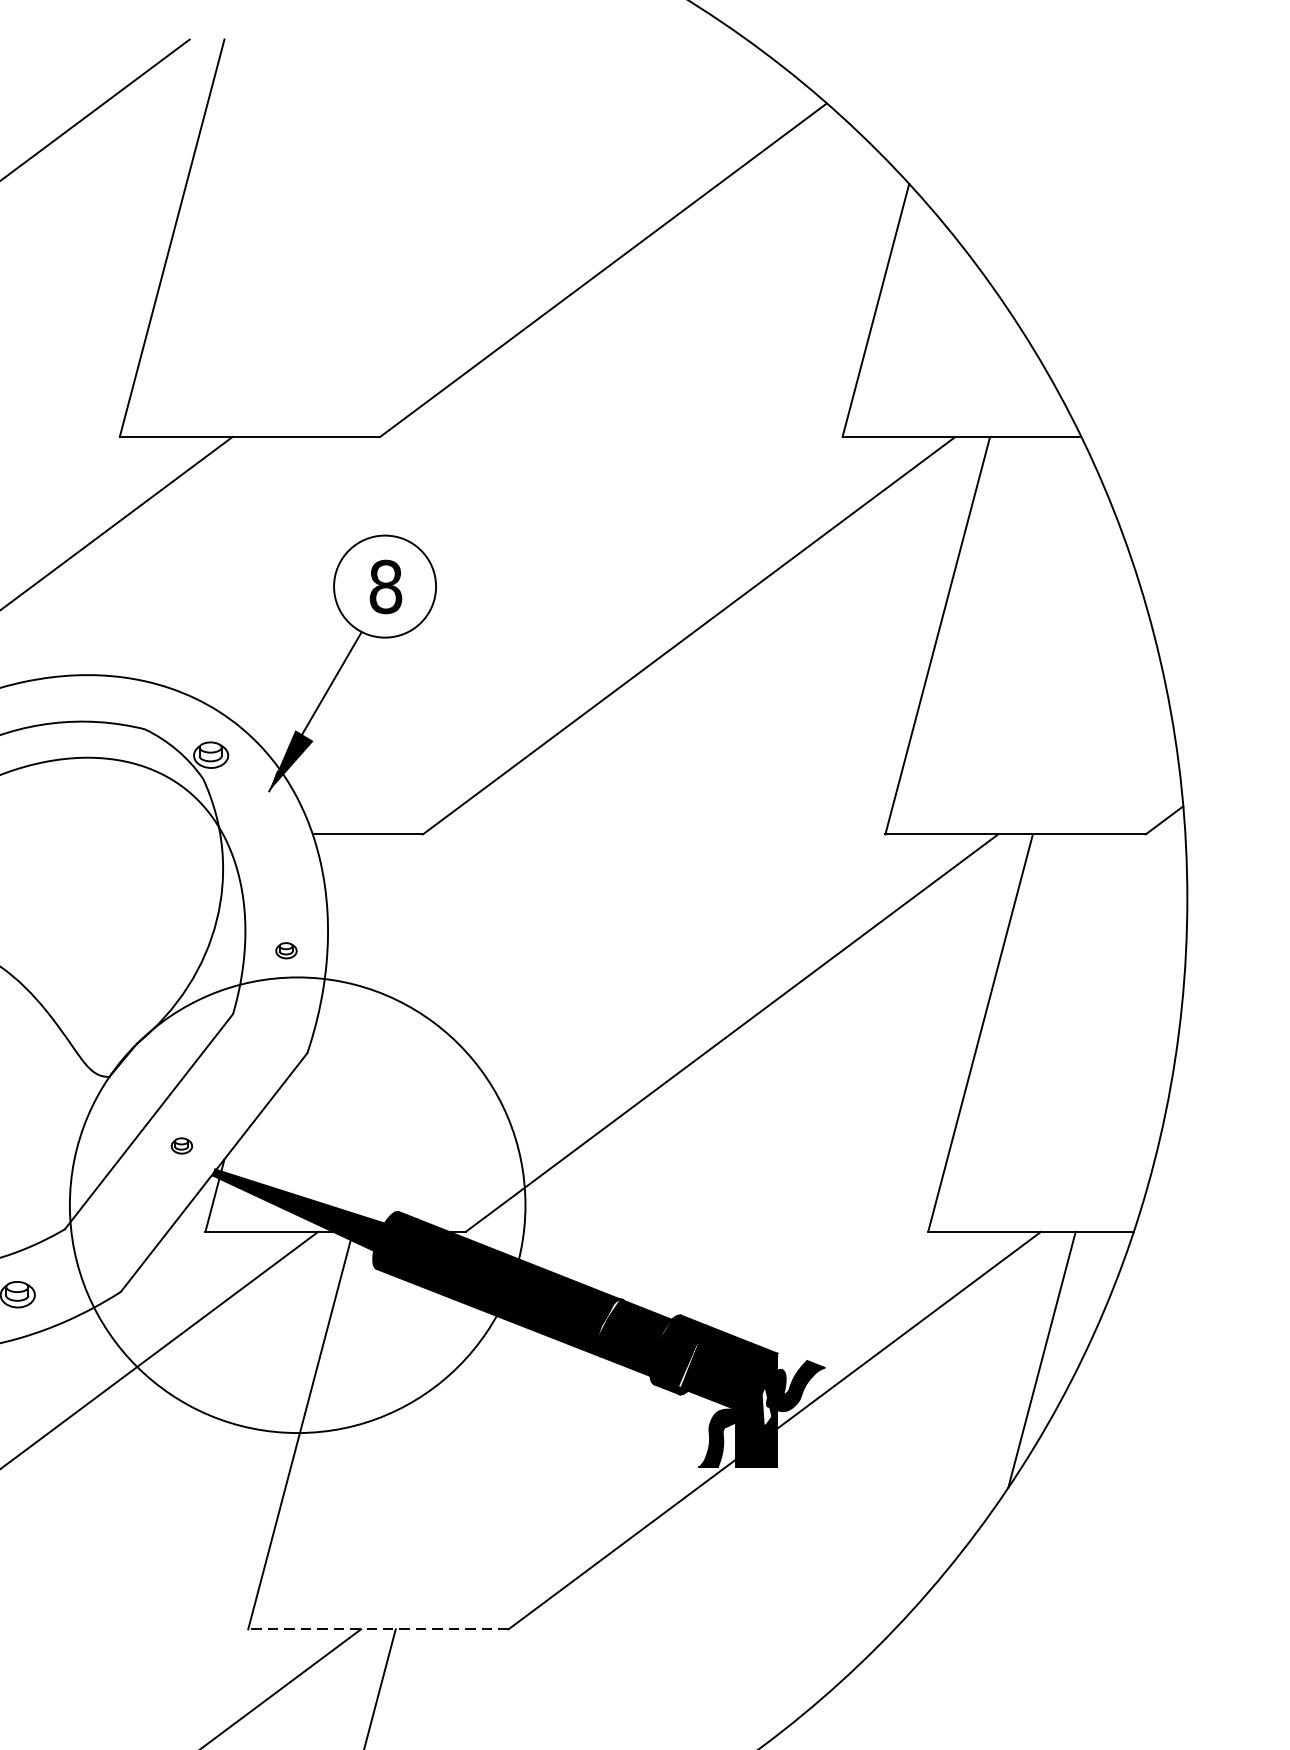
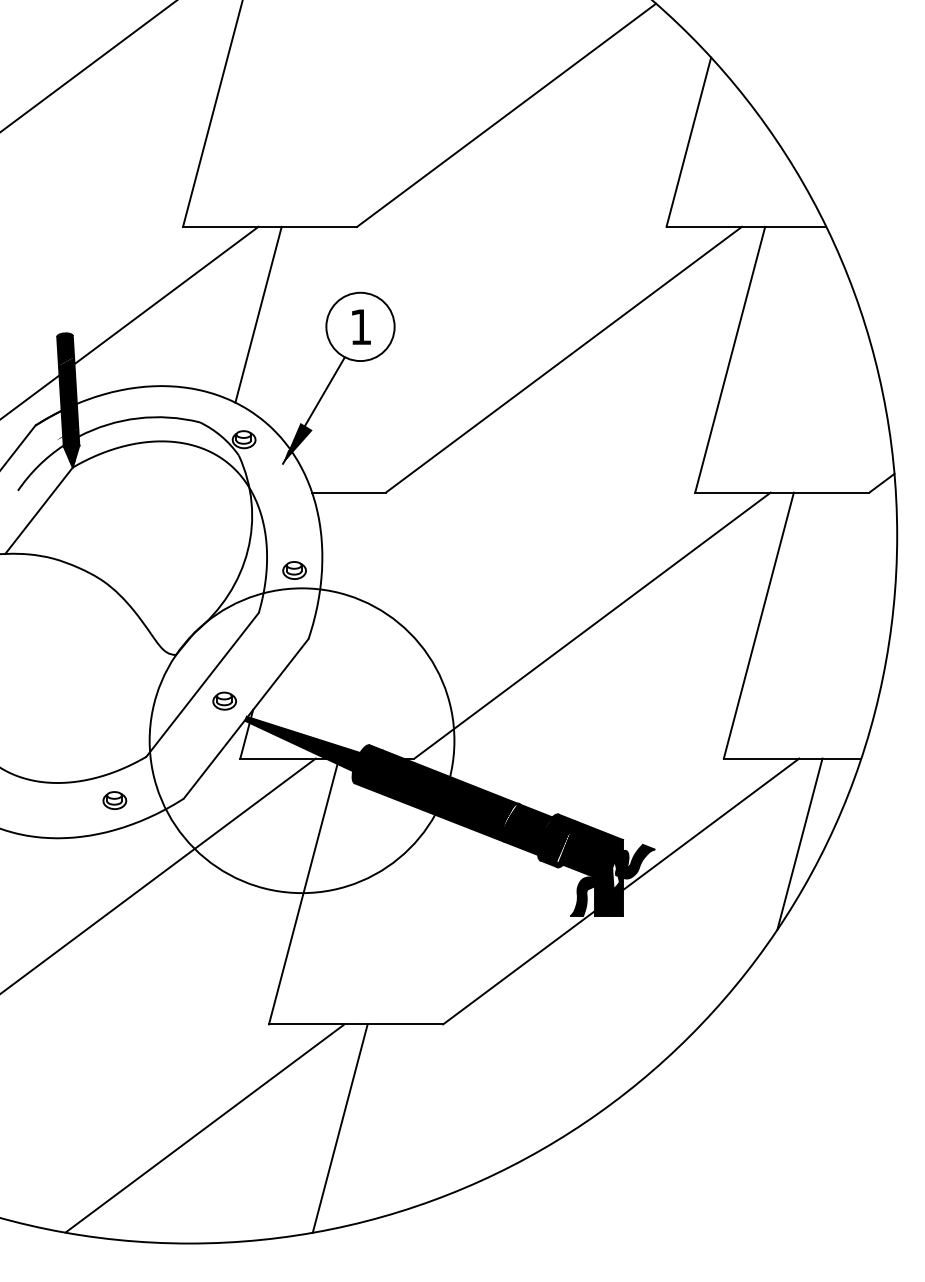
line: (232, 568) -> (258, 314), added
text: (385, 587) -> (360, 327), 8 -> 1
part: (286, 950) -> (294, 570), size x1.67
part: (181, 1145) -> (224, 700), size x1.67
line: (377, 1629) -> (355, 1024), dashed -> solid

